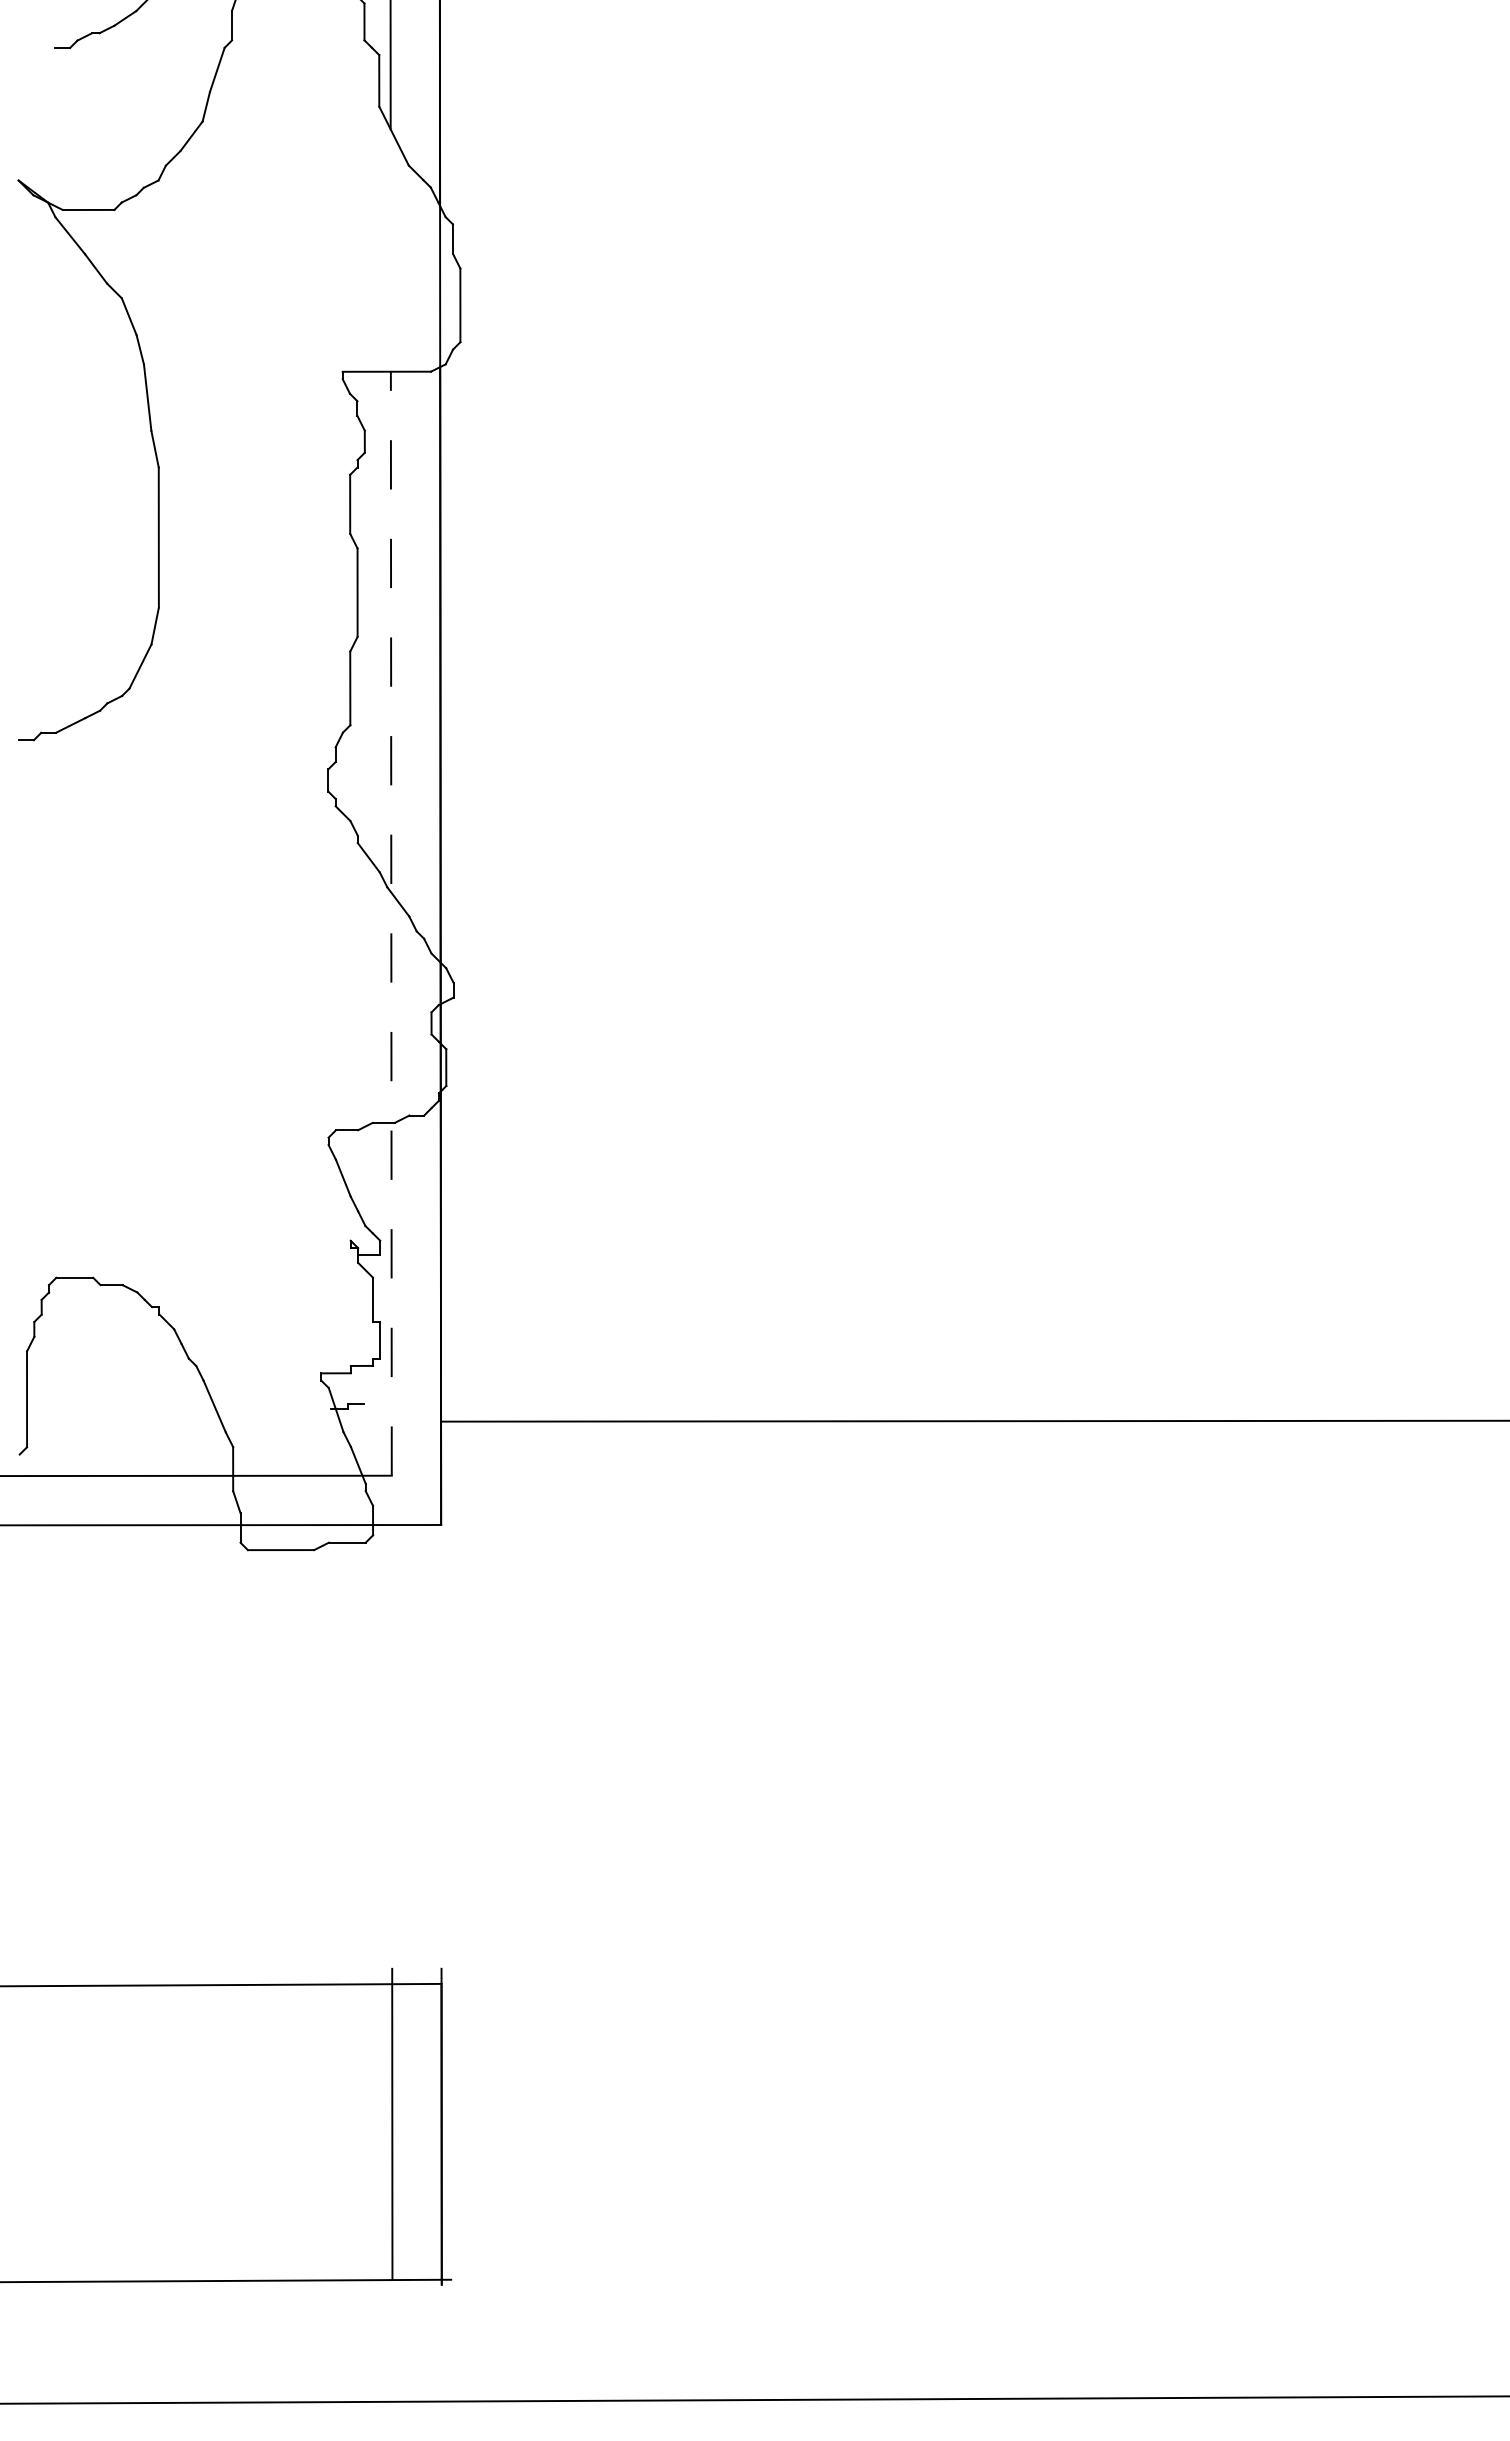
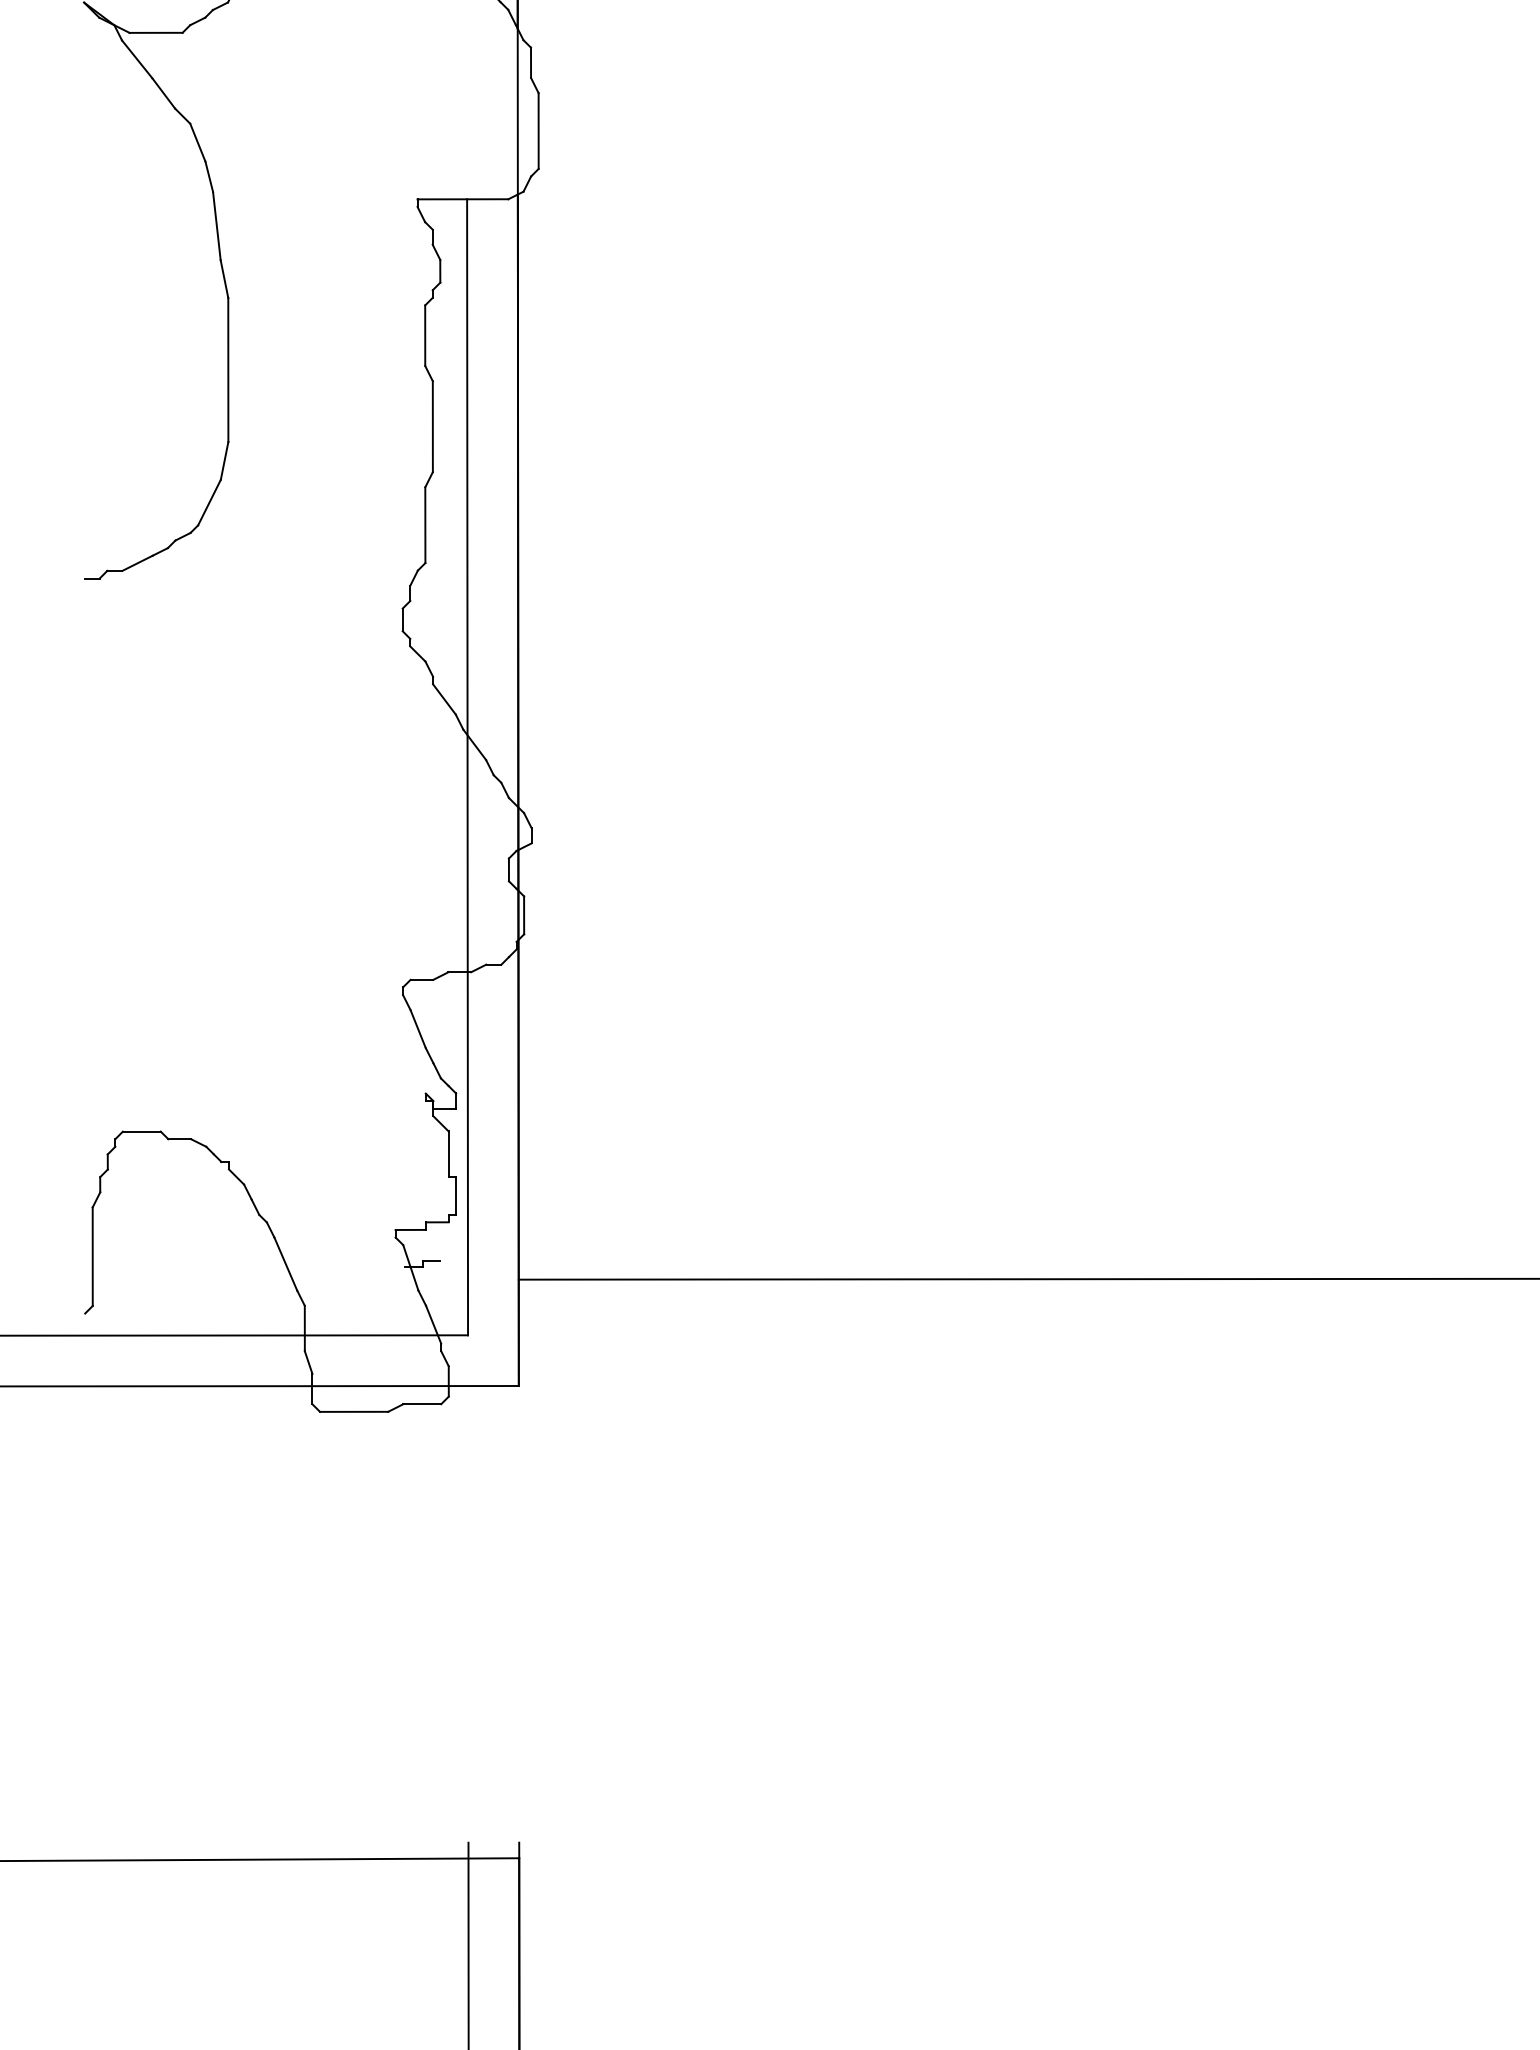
line: (391, 923) -> (467, 767), dashed -> solid

